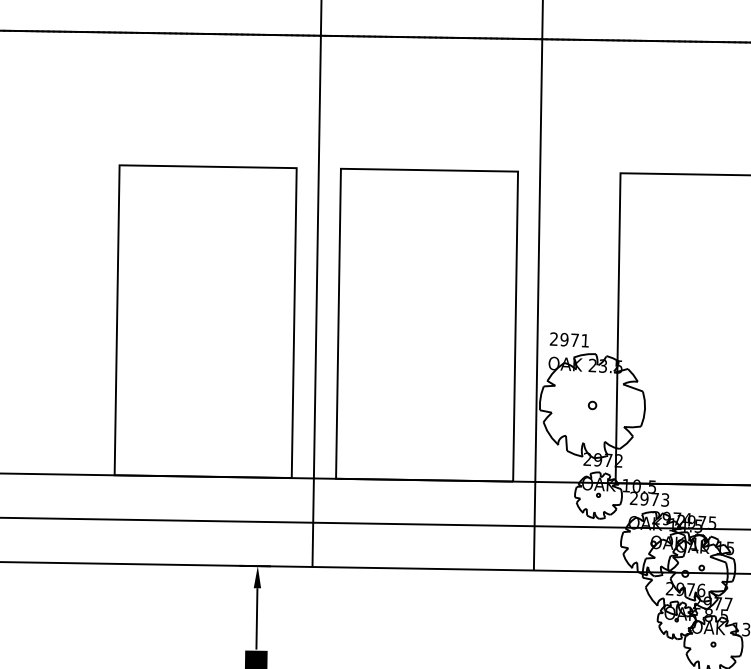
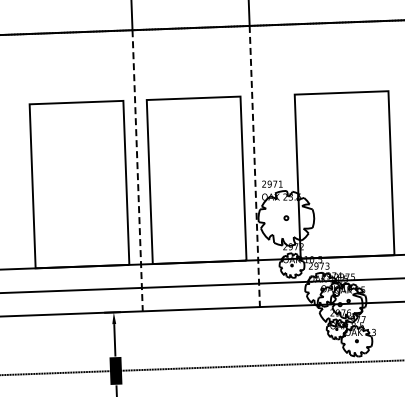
line: (316, 300) -> (137, 170), solid -> dashed
line: (537, 304) -> (254, 166), solid -> dashed

